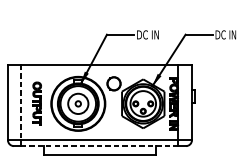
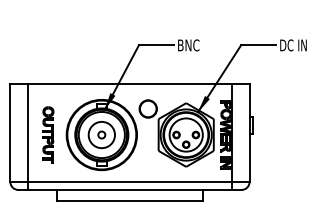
text: (148, 34) -> (192, 45), DC IN -> BNC
line: (21, 102) -> (28, 133), dashed -> solid
line: (99, 145) -> (129, 189), dashed -> solid

